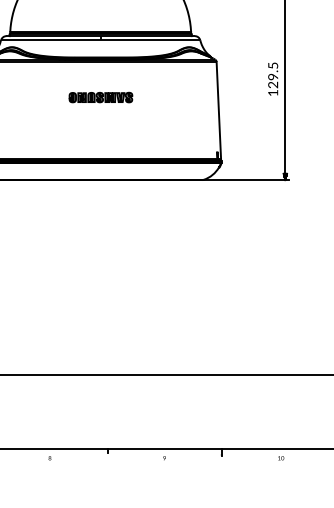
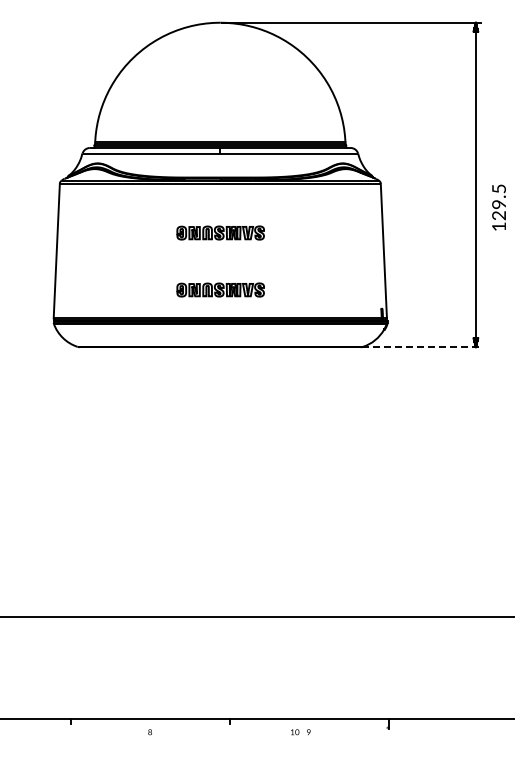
text: (272, 79) -> (498, 207), moved
part: (100, 138) -> (220, 289), added
line: (246, 180) -> (421, 347), solid -> dashed
text: (281, 458) -> (295, 732), moved

